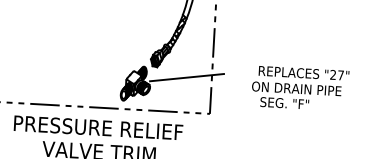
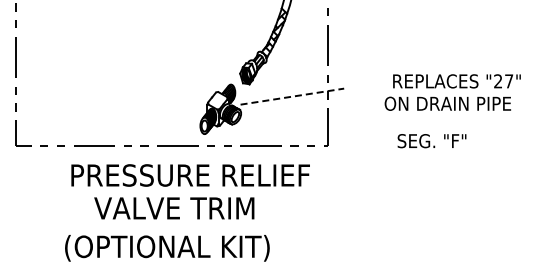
line: (187, 77) -> (292, 96), solid -> dashed
text: (284, 103) -> (431, 141), moved
text: (98, 127) -> (190, 175), moved

